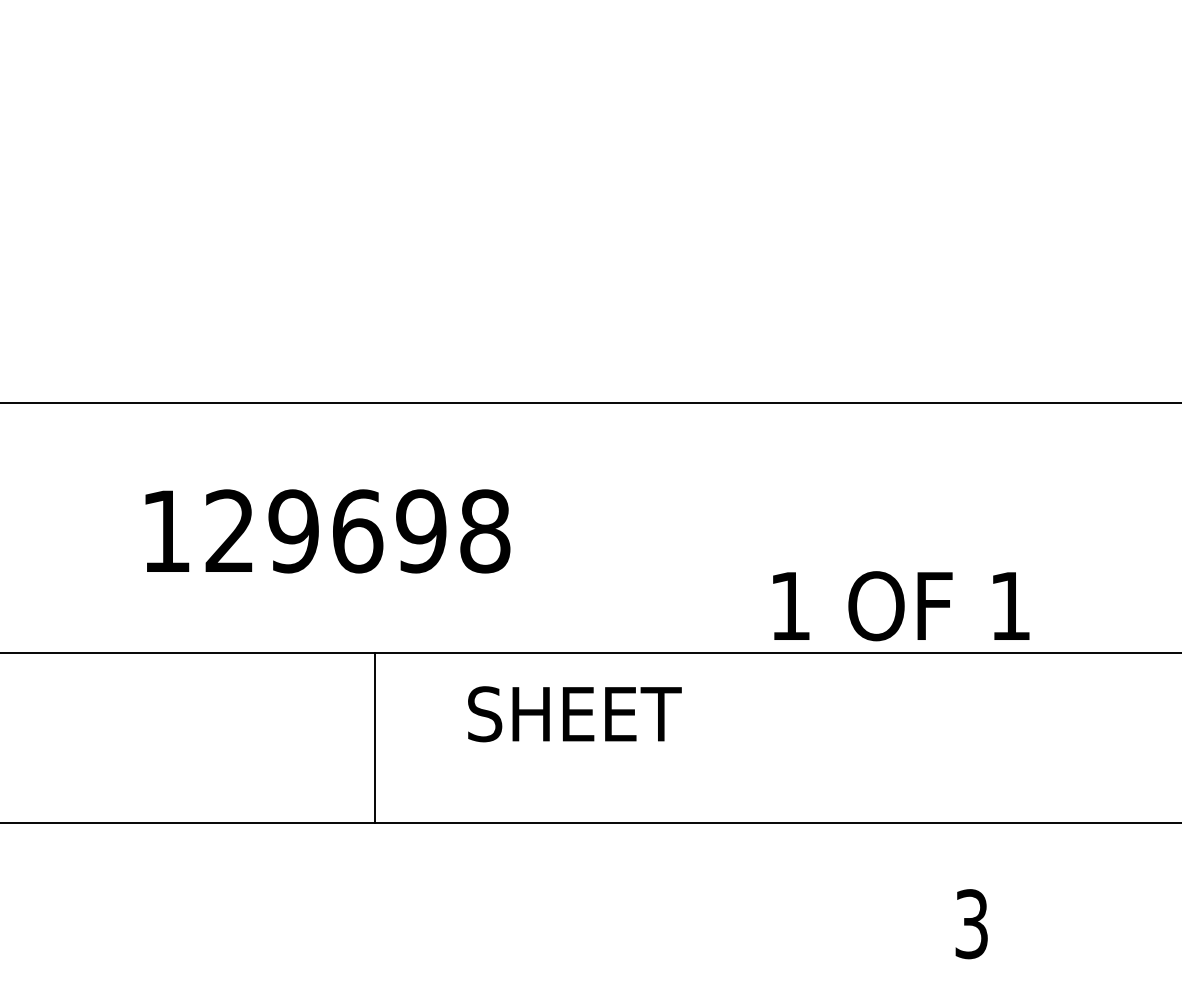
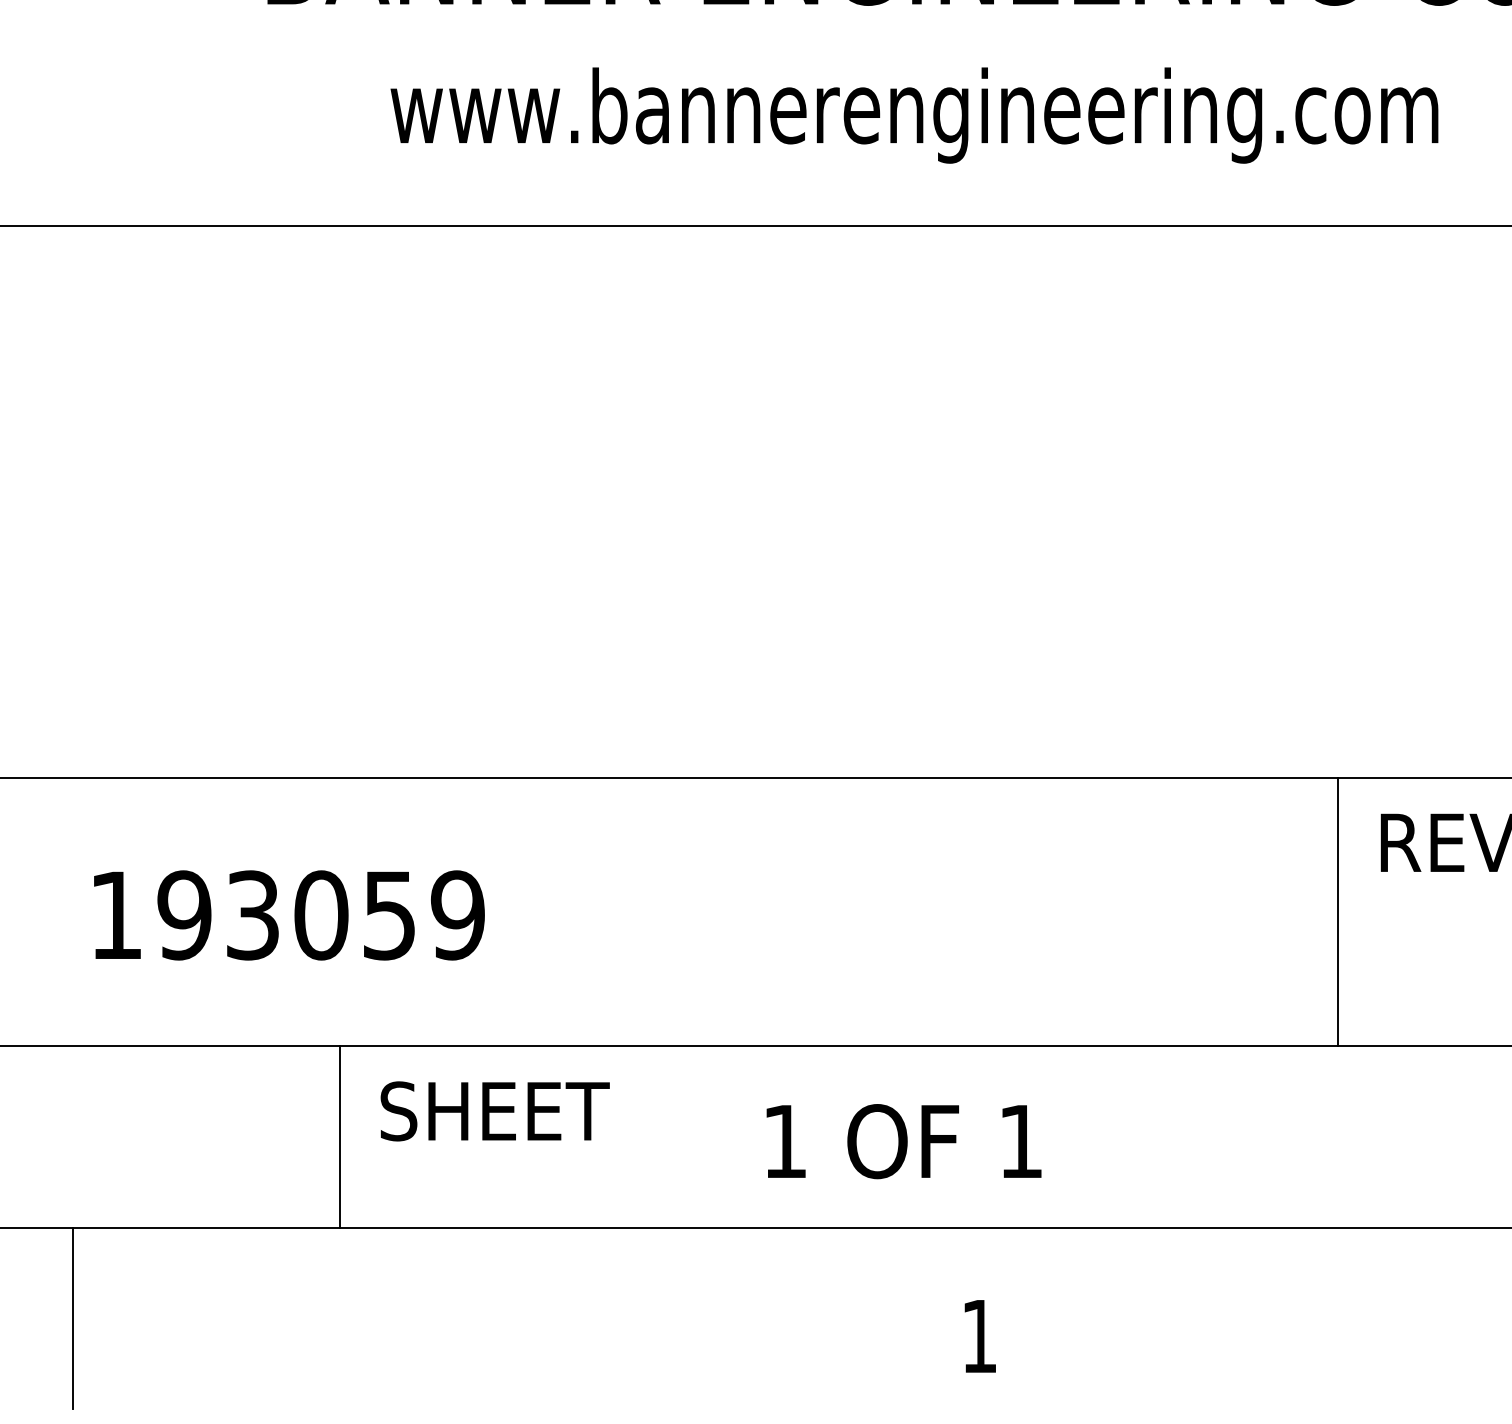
text: (357, 531) -> (321, 915), 129698 -> 193059
text: (900, 606) -> (903, 1141), moved
text: (574, 714) -> (494, 1111), moved
line: (125, 906) -> (72, 1317), added
text: (971, 923) -> (979, 1335), 3 -> 1

